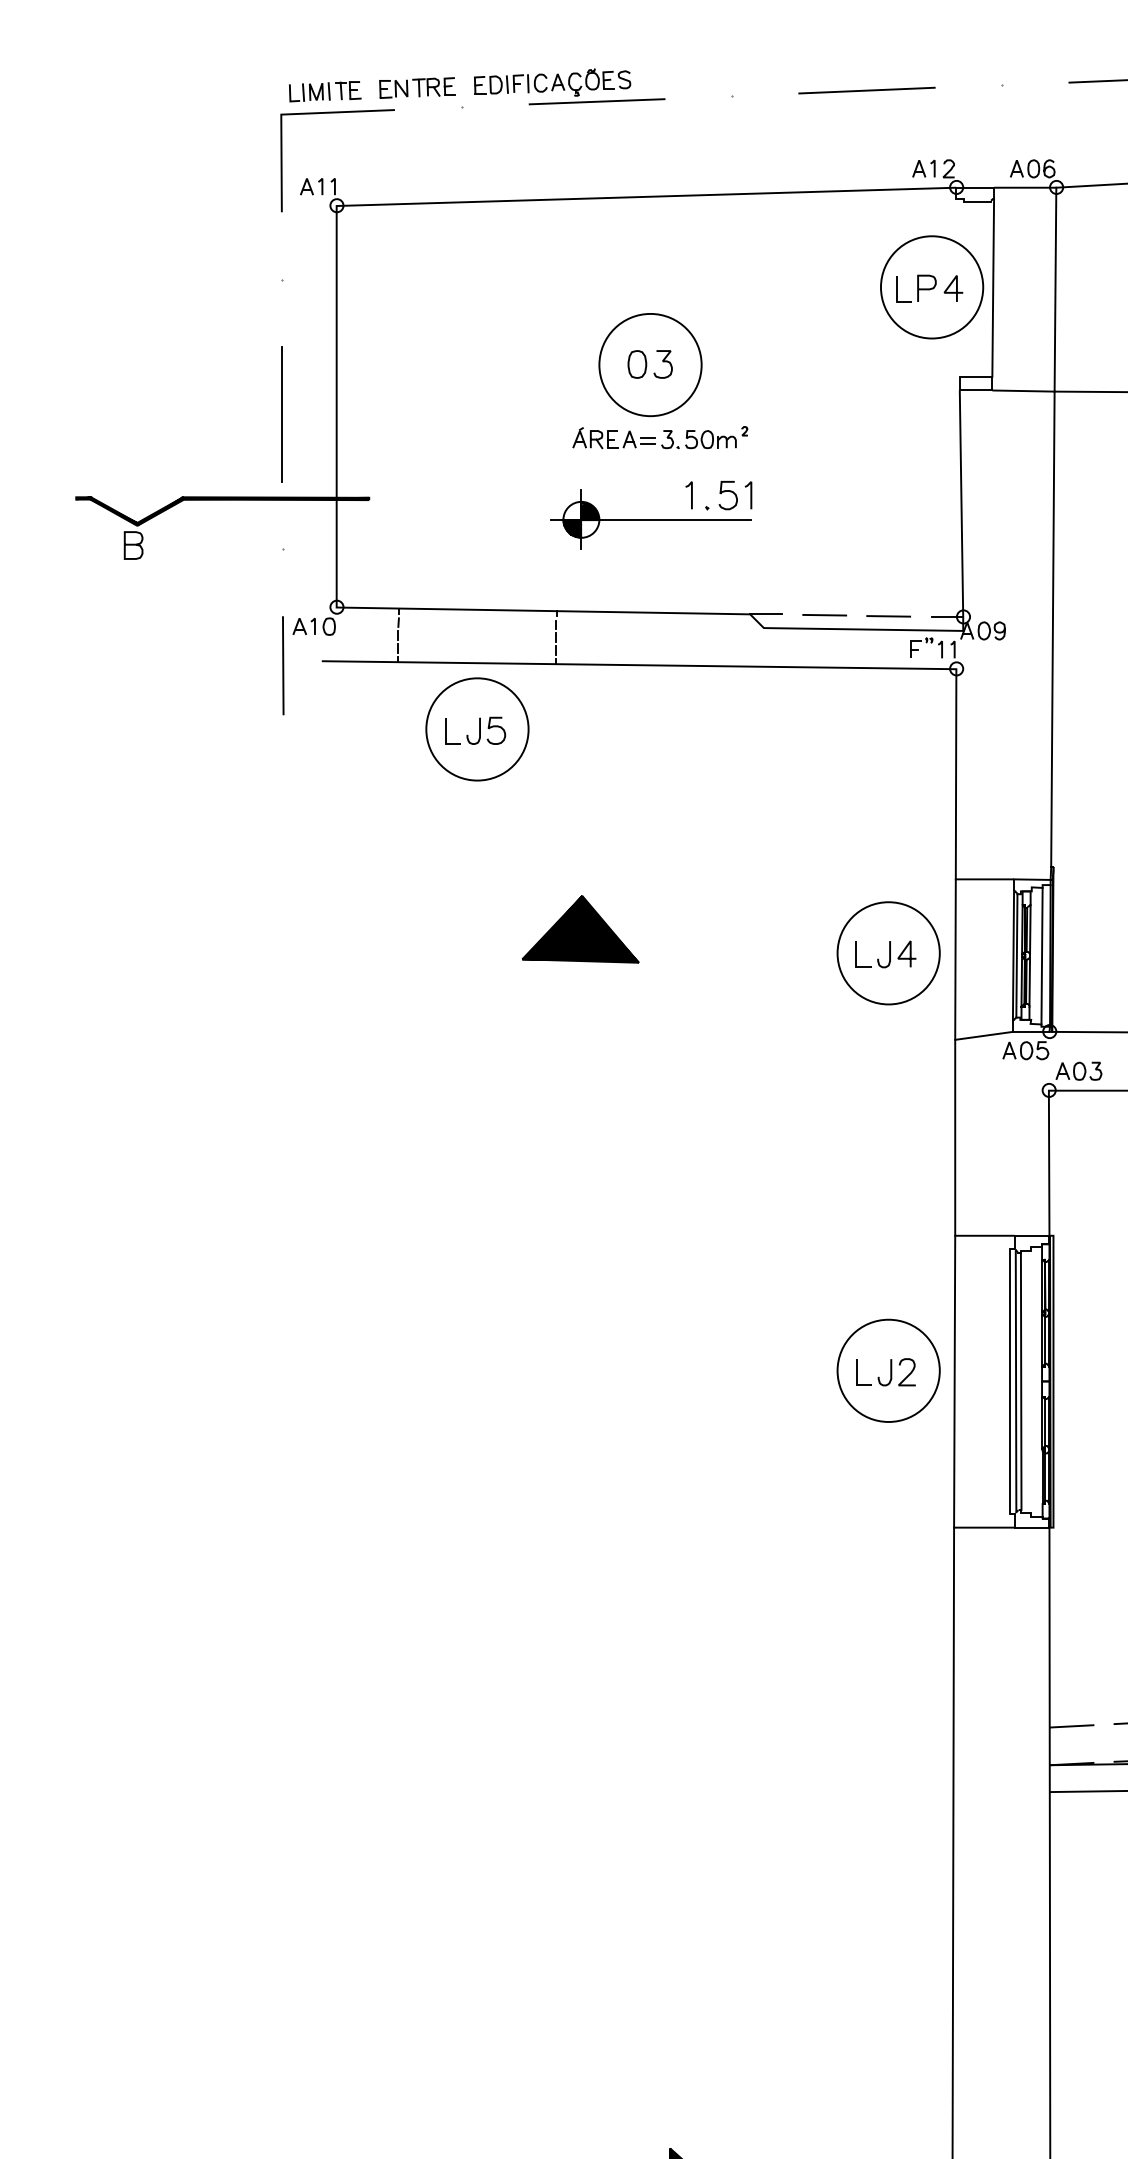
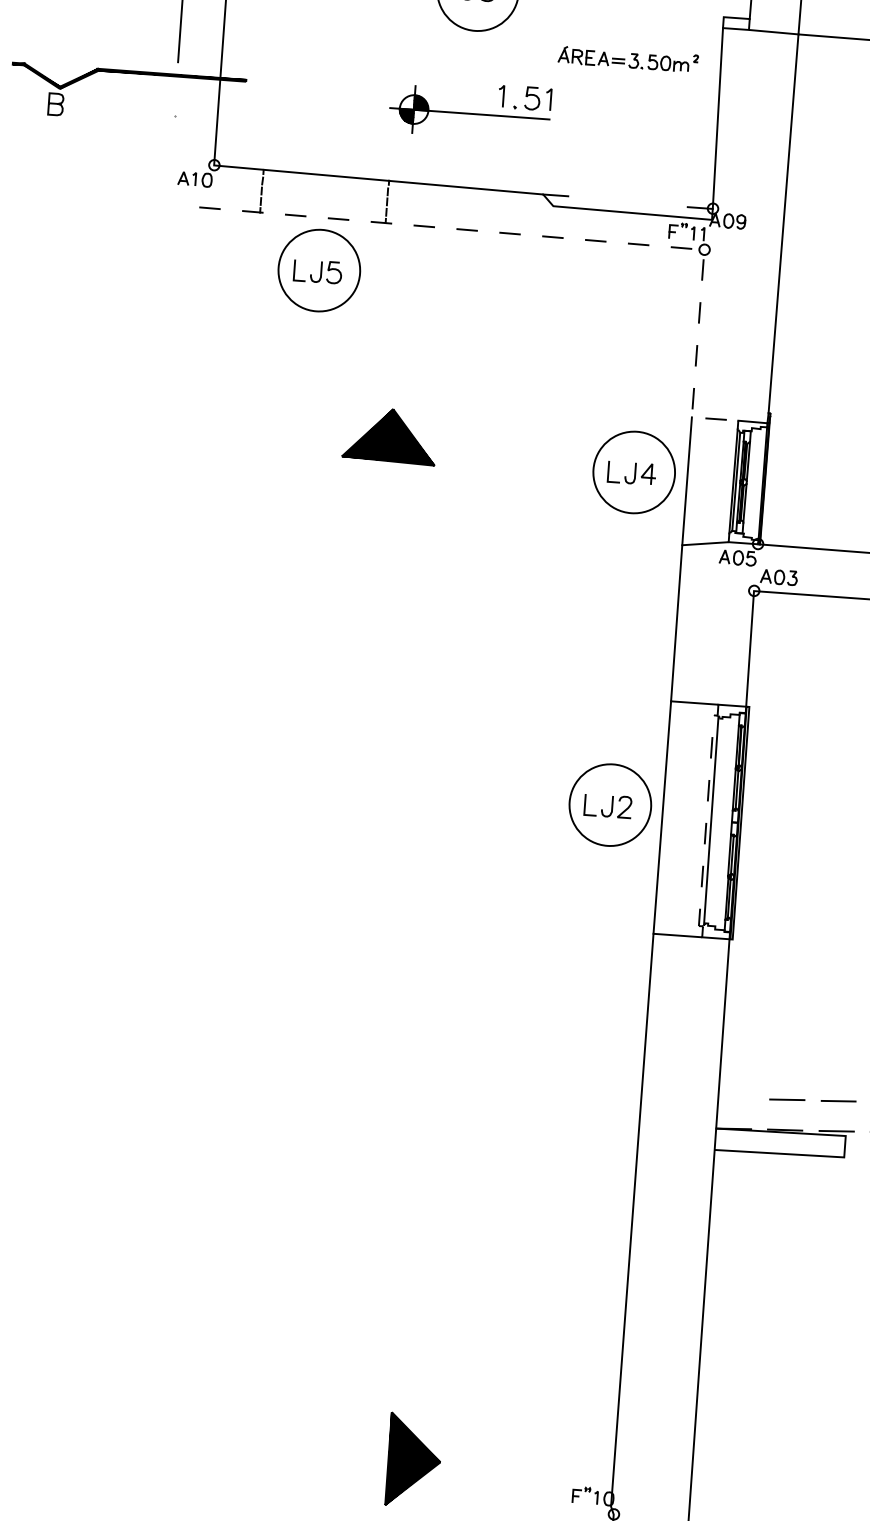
part: (660, 437) -> (628, 58), moved
line: (824, 614) -> (602, 198), removed
line: (888, 616) -> (653, 204), removed
line: (282, 665) -> (167, 208), removed
line: (775, 666) -> (560, 237), solid -> dashed
line: (1041, 955) -> (755, 482), removed
line: (1020, 1380) -> (714, 820), removed
line: (1010, 1382) -> (706, 821), solid -> dashed
line: (1071, 1726) -> (735, 1098), removed

